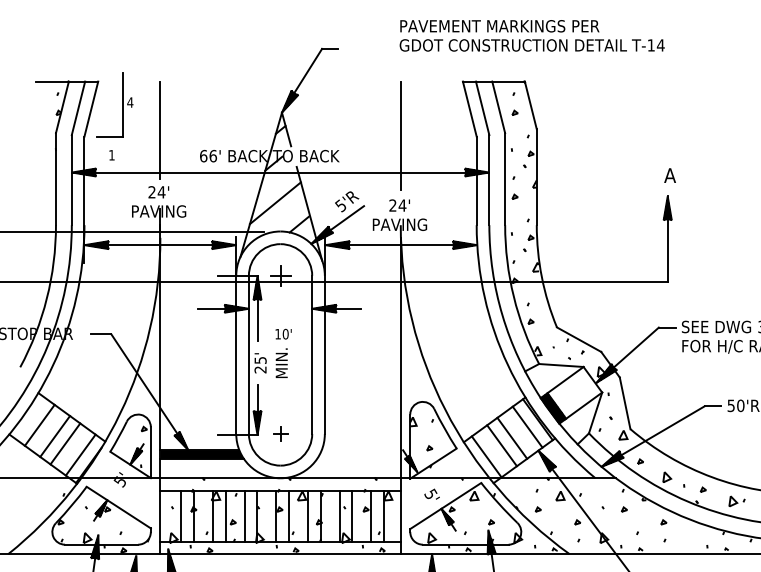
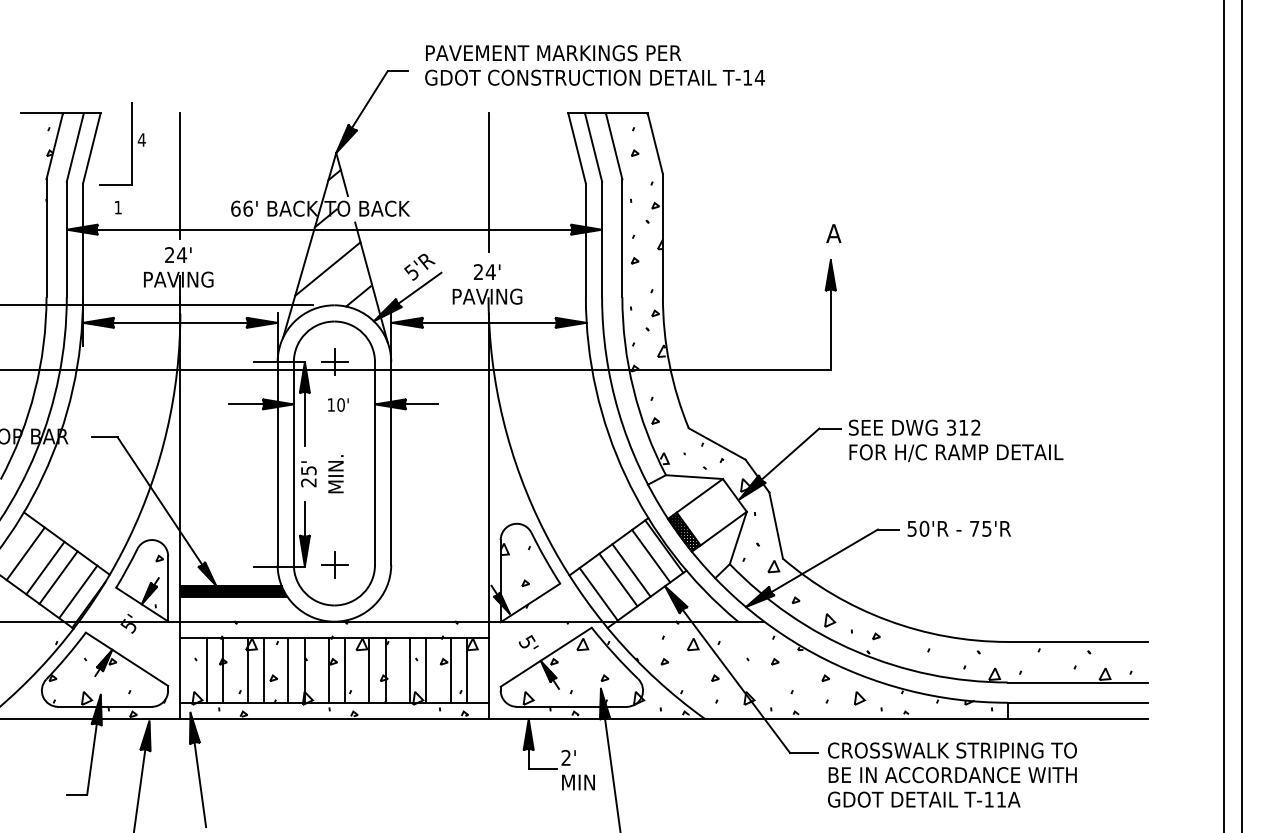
text: (531, 35) -> (594, 65), moved
text: (283, 333) -> (338, 404), moved
part: (280, 433) -> (334, 564), size x1.43
line: (733, 500) -> (860, 697), moved

